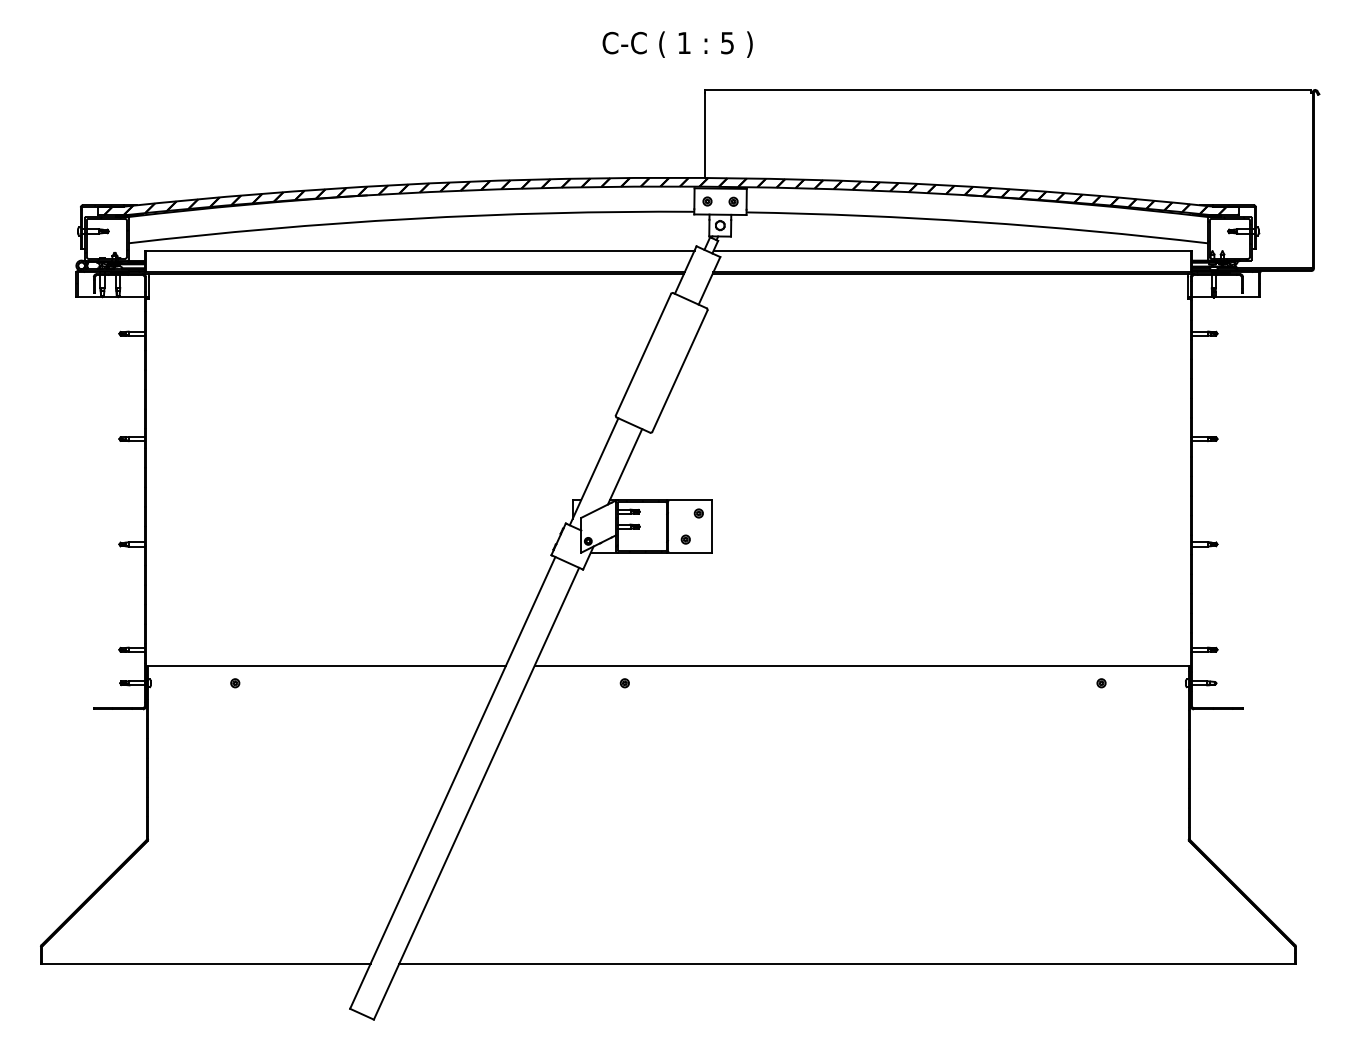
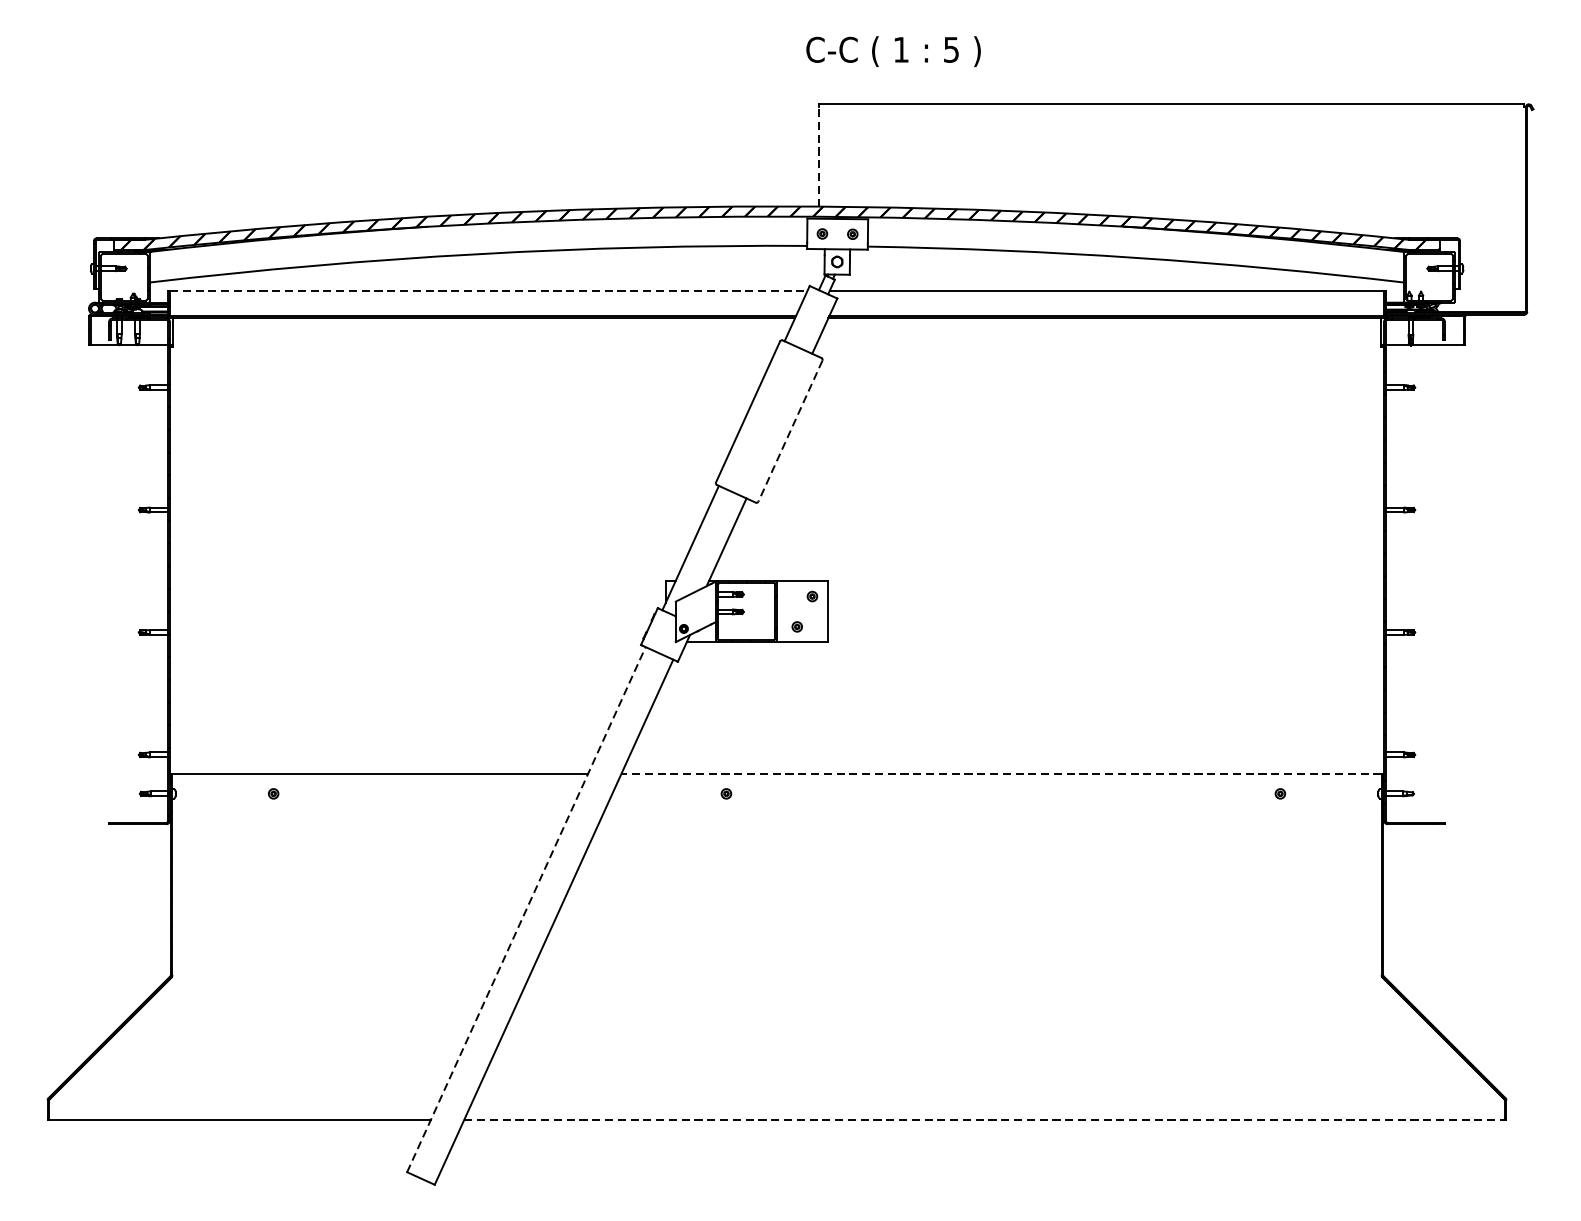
text: (677, 44) -> (893, 51), moved
line: (704, 135) -> (818, 157), solid -> dashed
line: (420, 250) -> (488, 290), solid -> dashed
line: (679, 371) -> (789, 431), solid -> dashed
line: (861, 665) -> (1001, 773), solid -> dashed
line: (452, 782) -> (526, 909), solid -> dashed
line: (847, 963) -> (985, 1119), solid -> dashed

